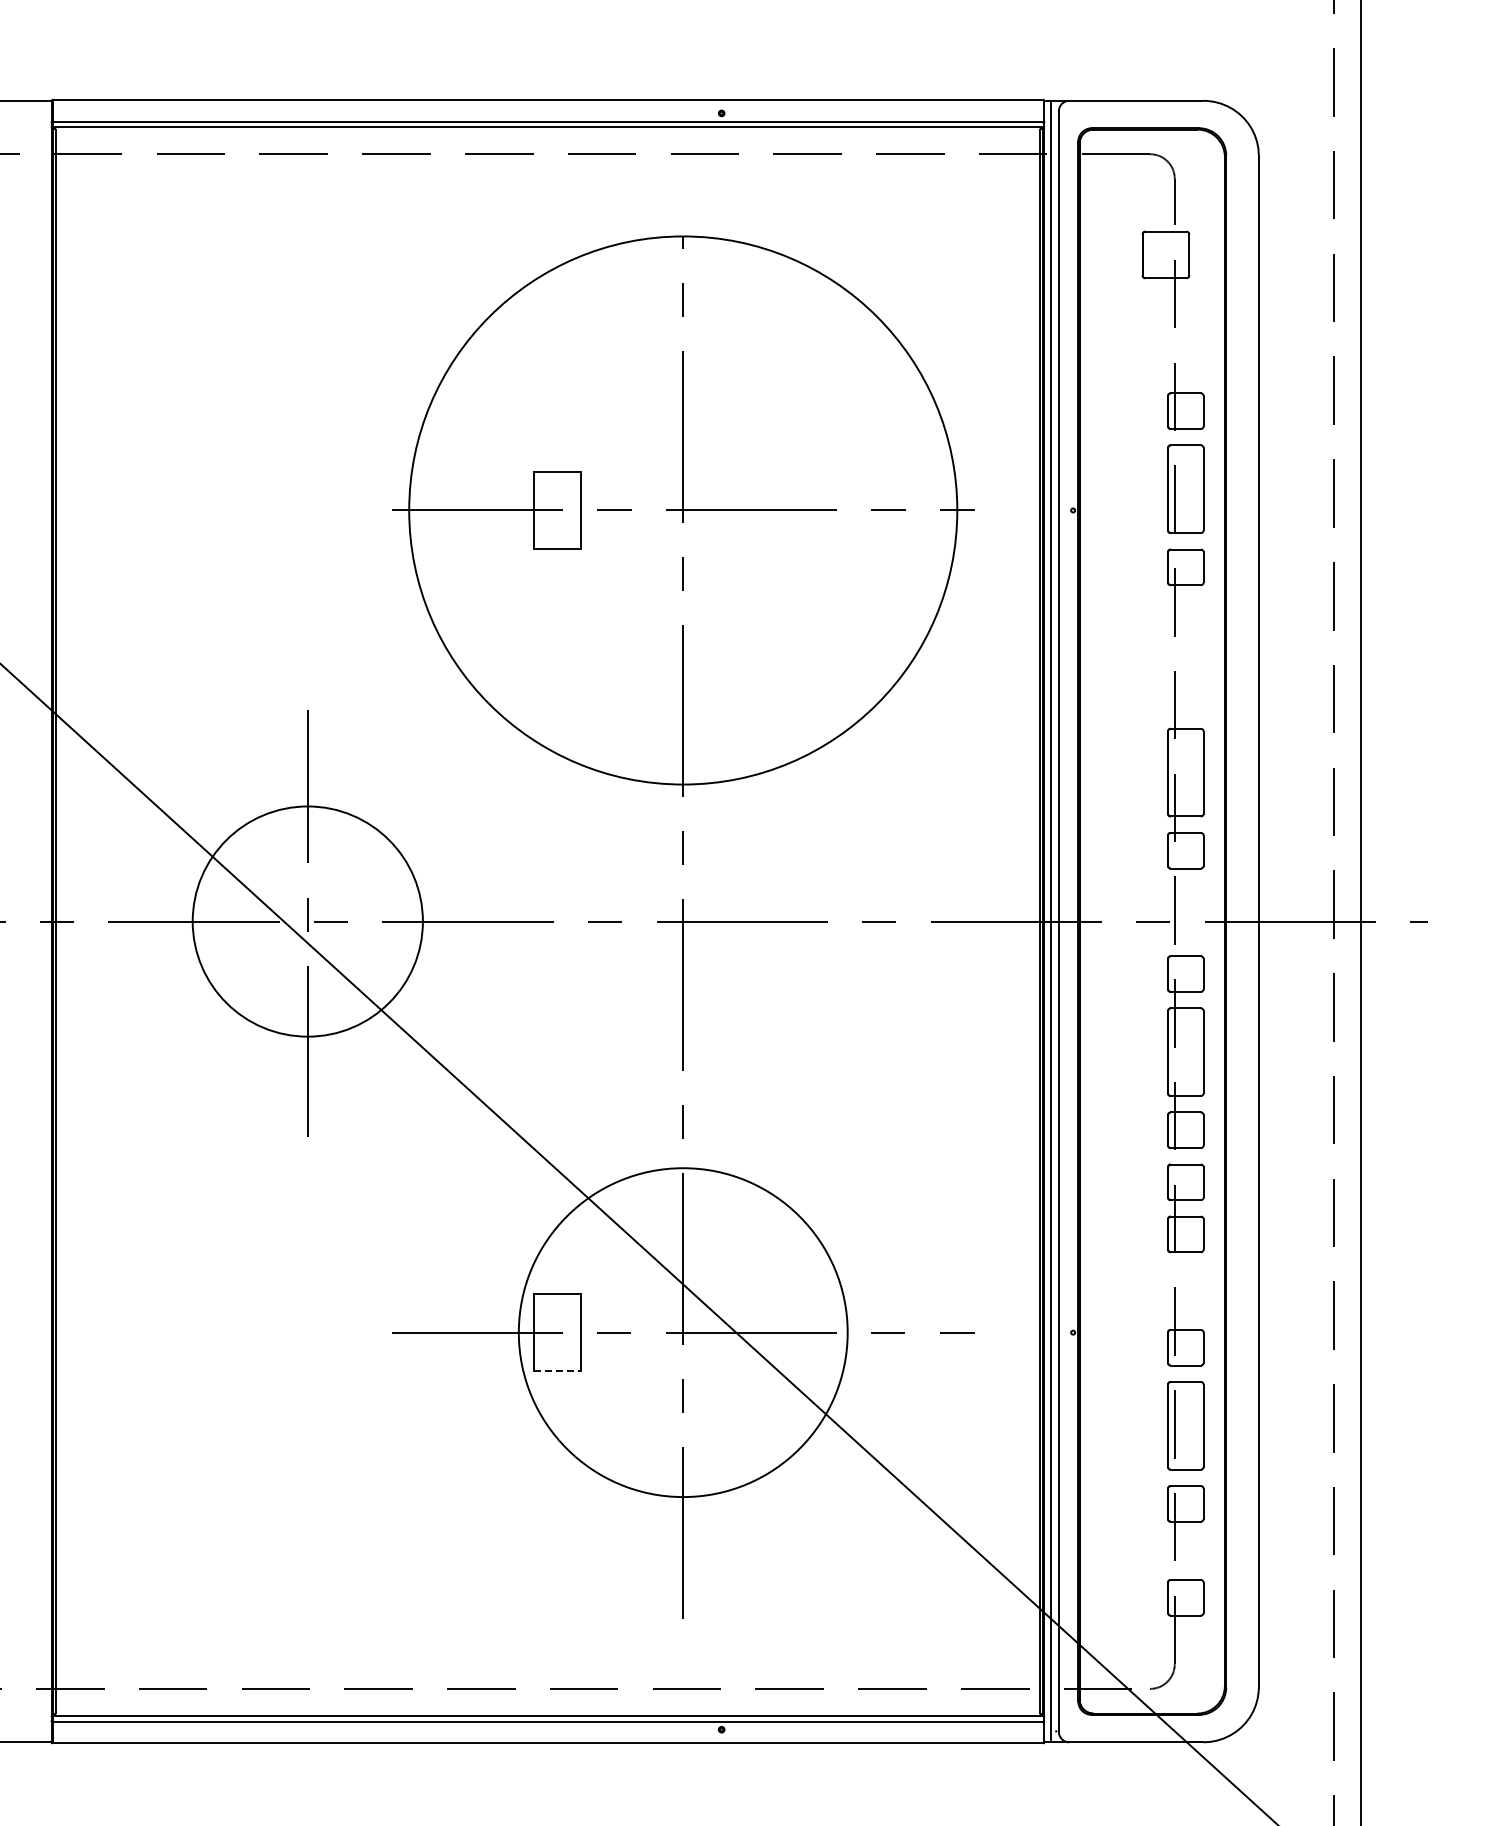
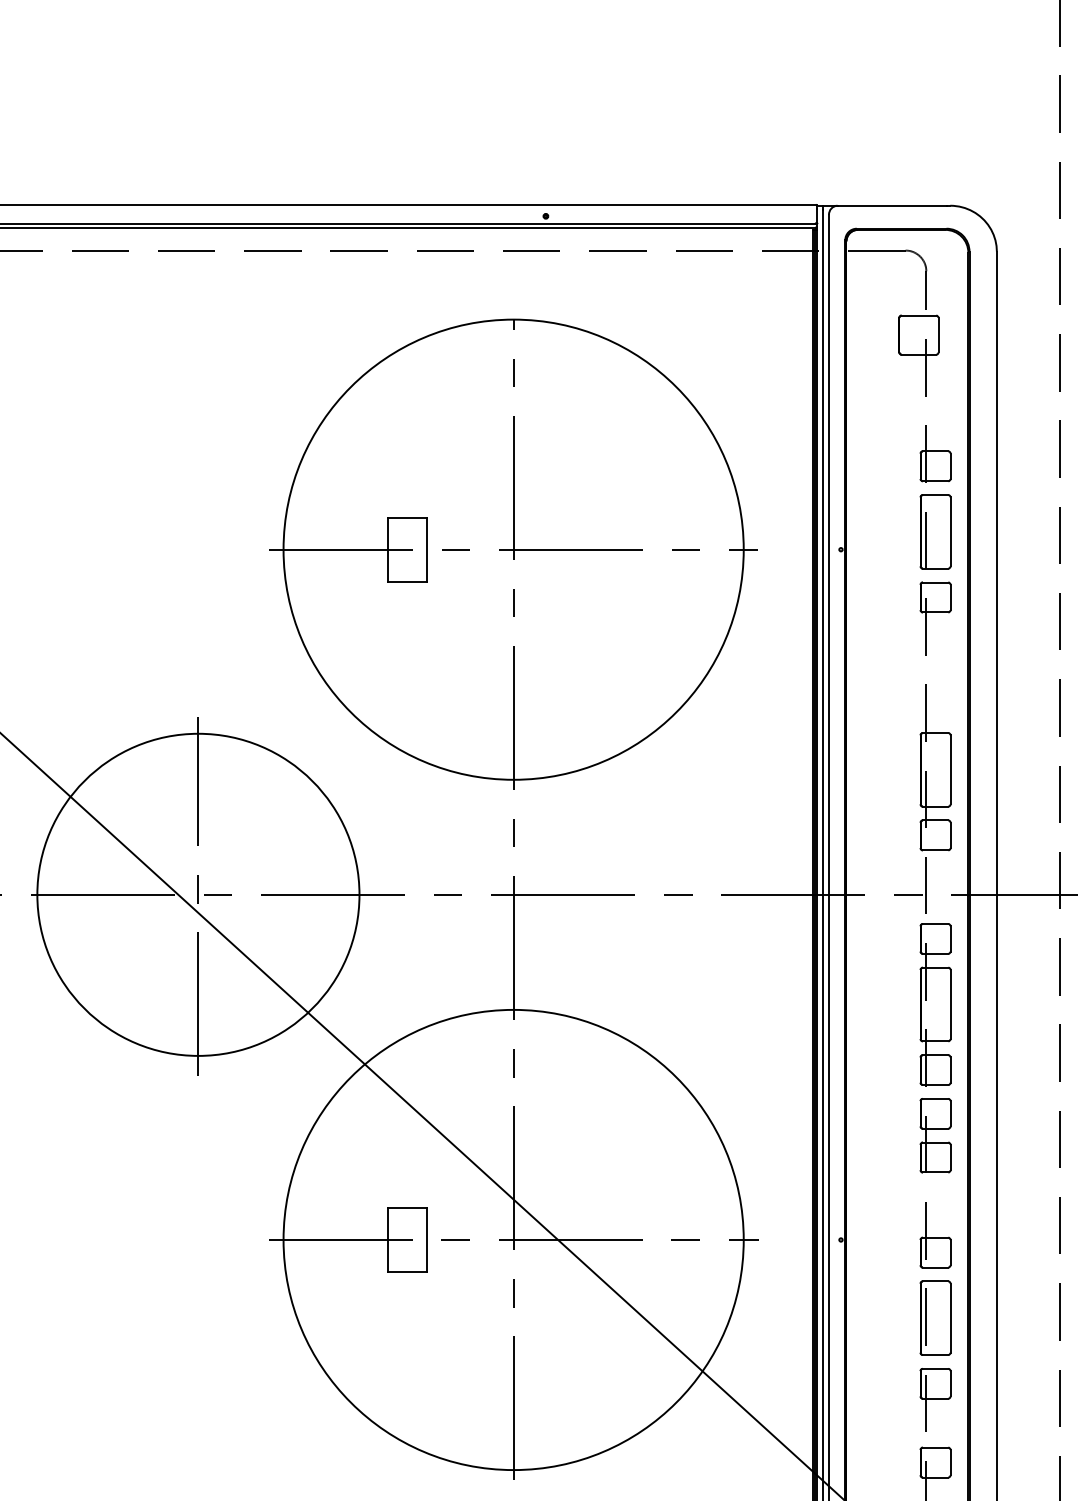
circle: (307, 921) -> (198, 894), size x1.67
circle: (683, 1332) -> (513, 1239), size x1.67
line: (557, 1371) -> (408, 1272), dashed -> solid

